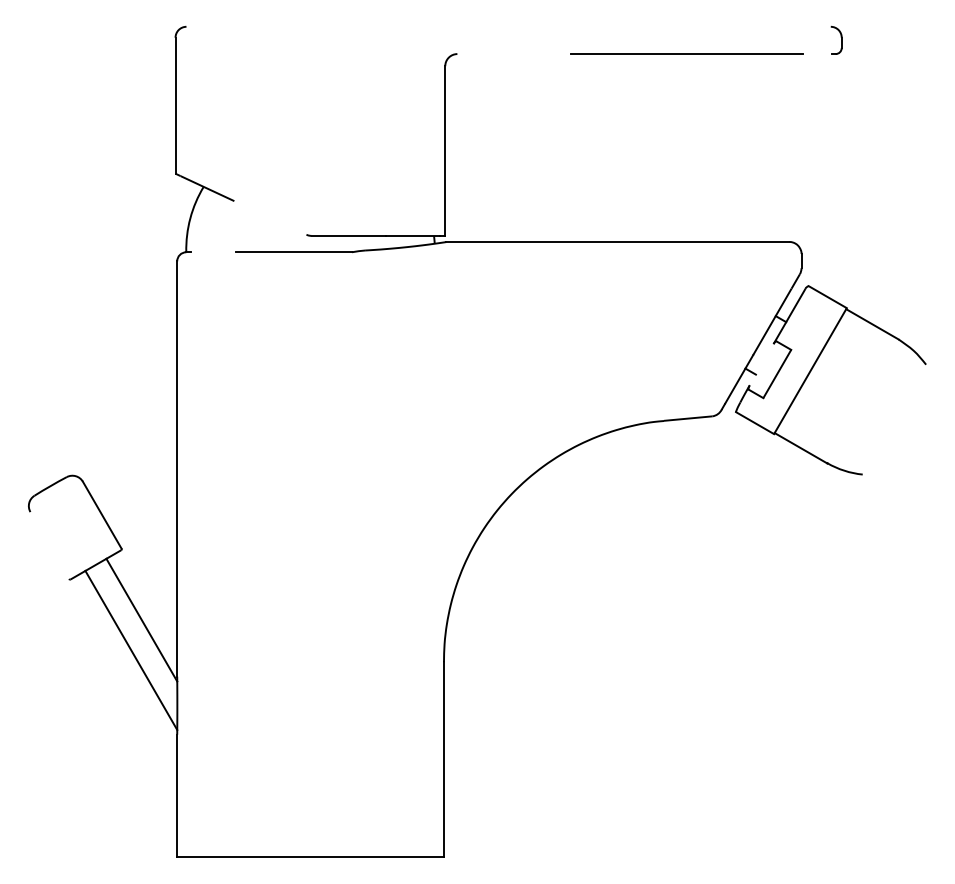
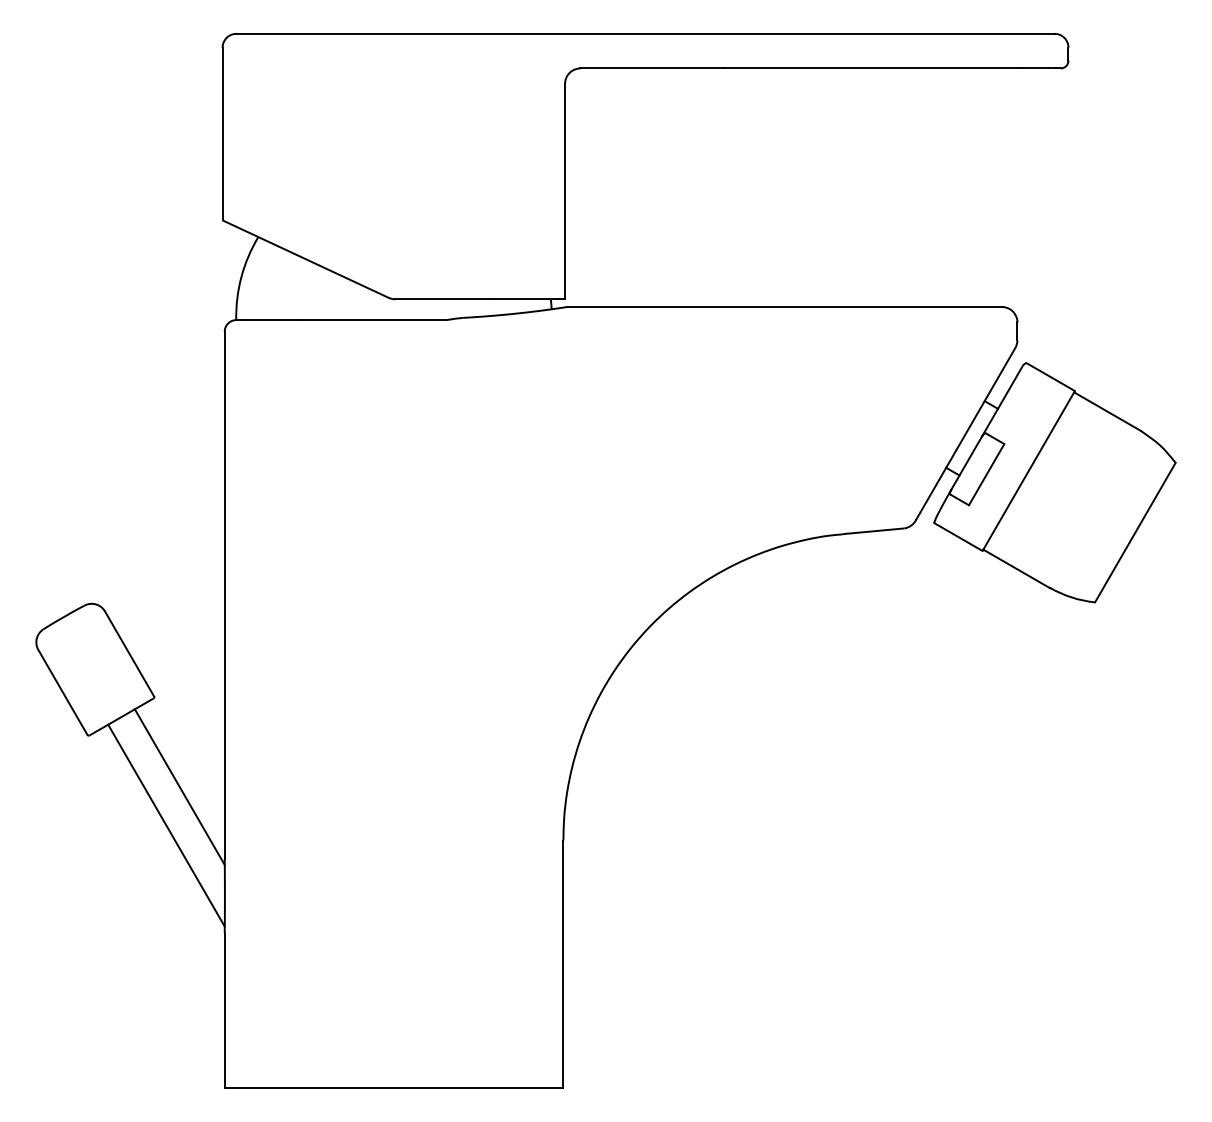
line: (508, 26) -> (645, 33), added
line: (514, 54) -> (652, 68), added
line: (817, 54) -> (1037, 68), added
line: (269, 217) -> (342, 276), added
line: (213, 252) -> (270, 320), added
line: (761, 364) -> (966, 462), added
line: (894, 419) -> (1135, 532), added
line: (49, 545) -> (62, 692), added

